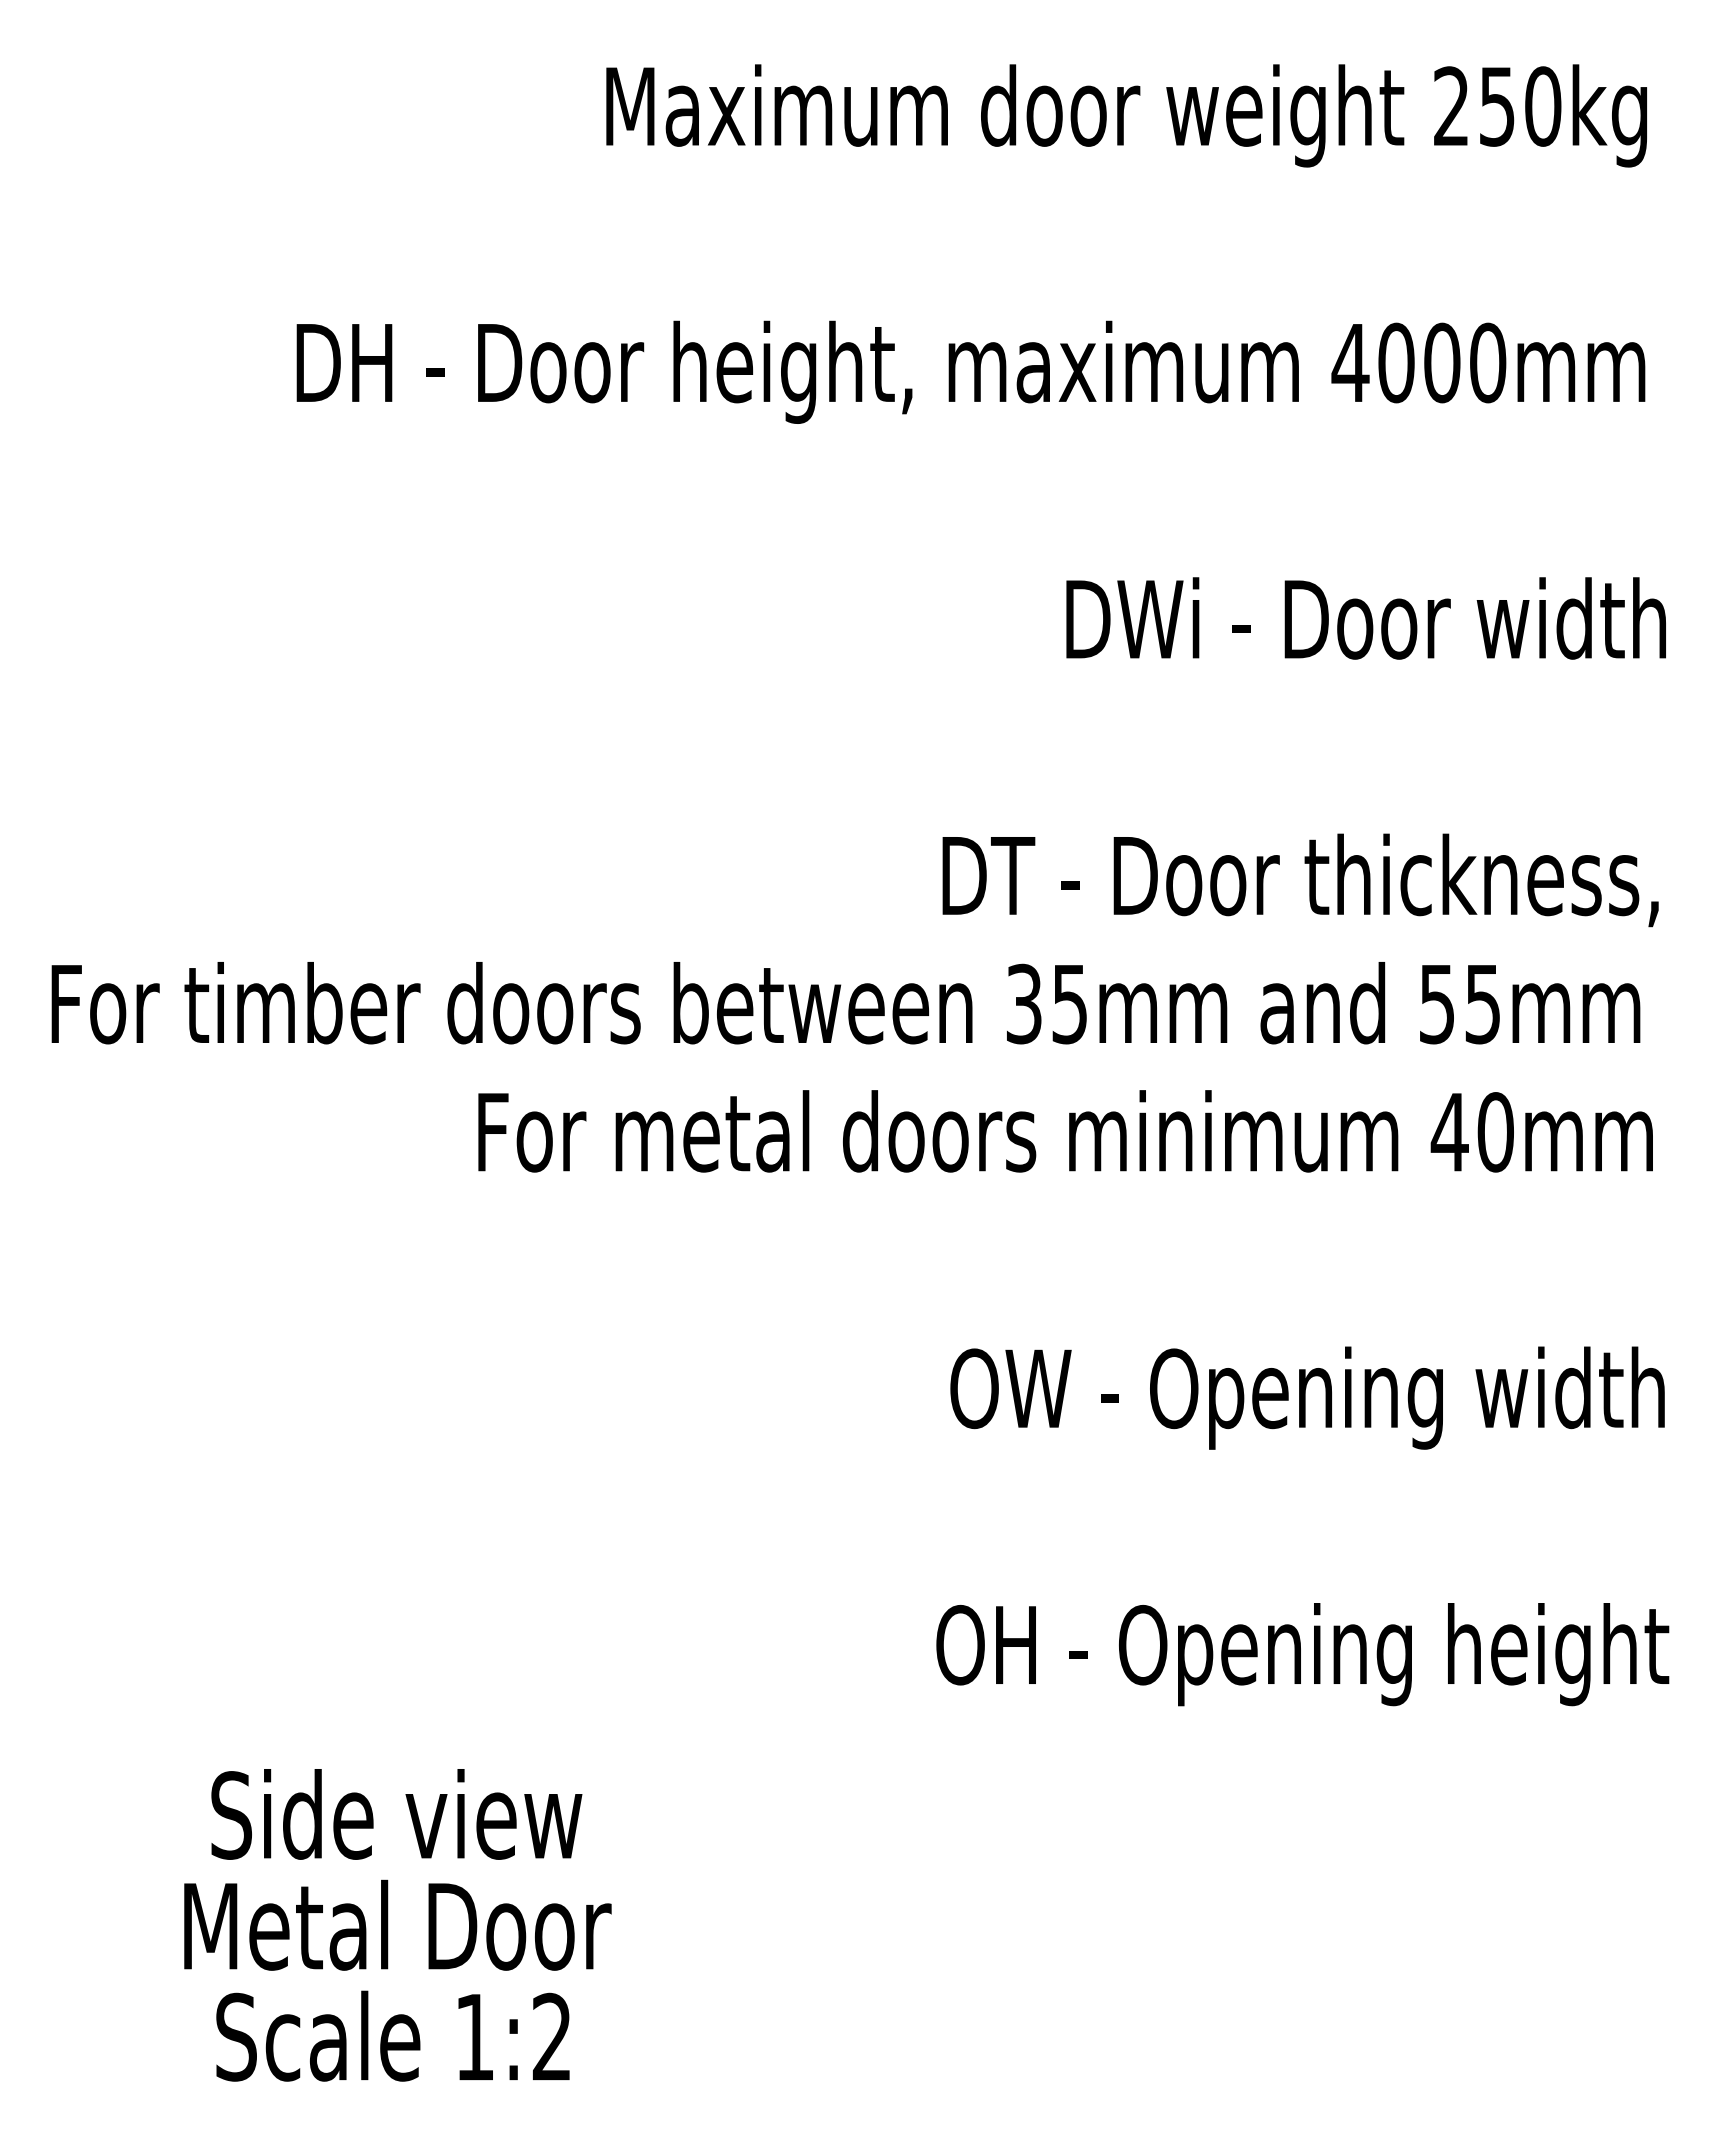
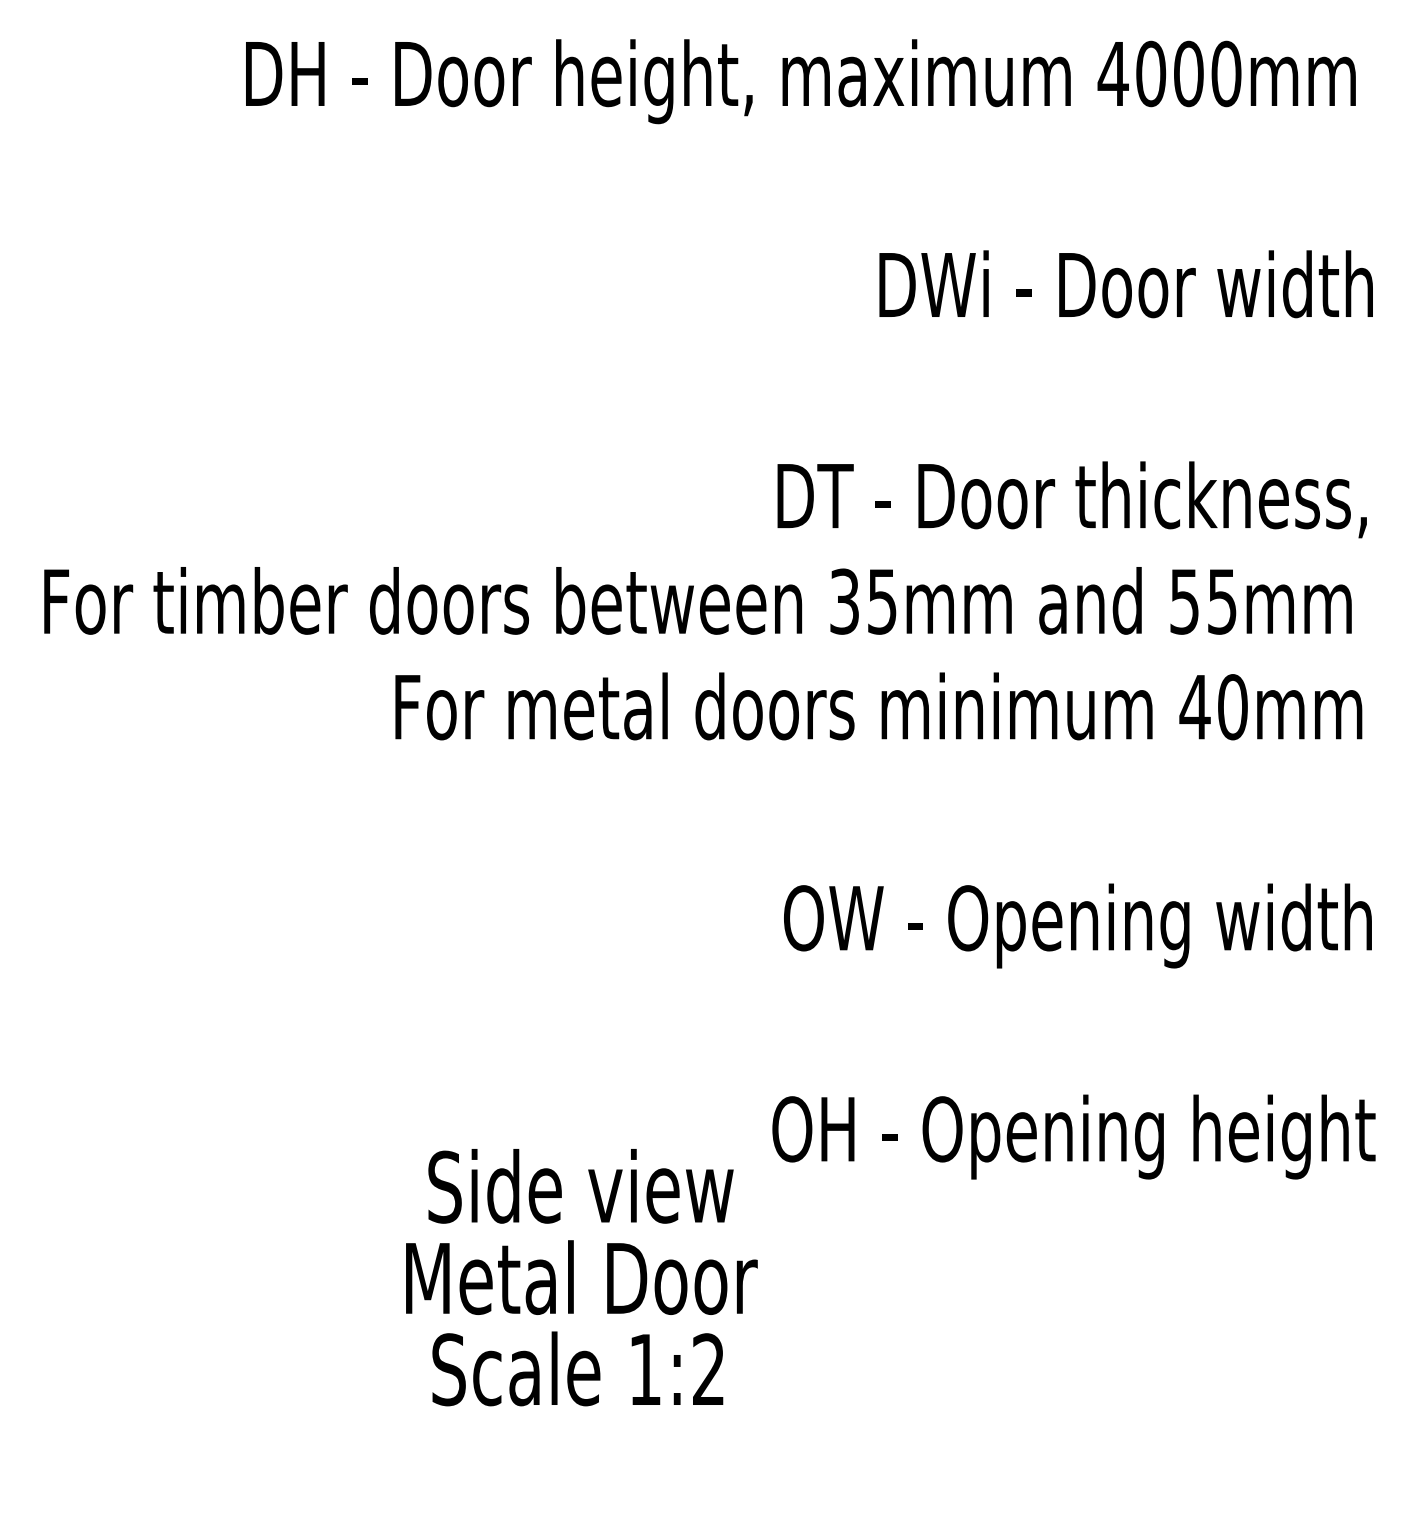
text: (397, 1925) -> (581, 1277), moved

